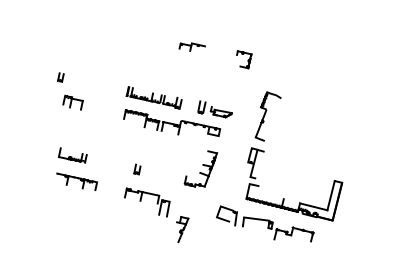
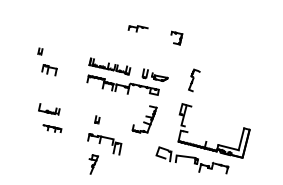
part: (267, 116) -> (194, 80), size x0.6
part: (76, 181) -> (52, 128), size x0.6
part: (182, 229) -> (93, 164), moved

